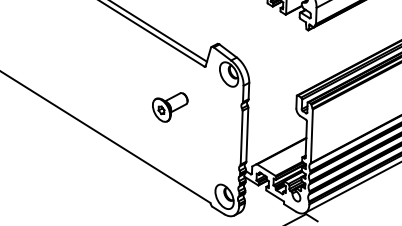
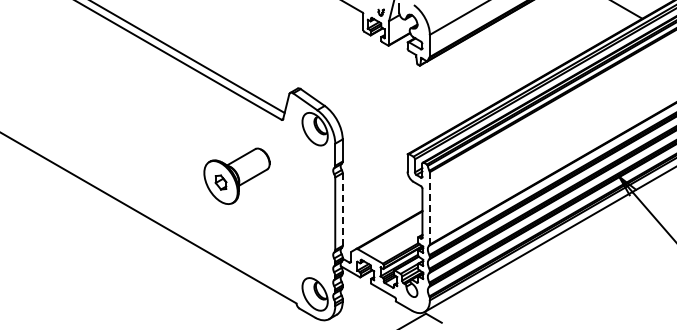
part: (170, 107) -> (237, 176), size x1.4
line: (247, 135) -> (342, 210), solid -> dashed
line: (311, 135) -> (429, 207), solid -> dashed

